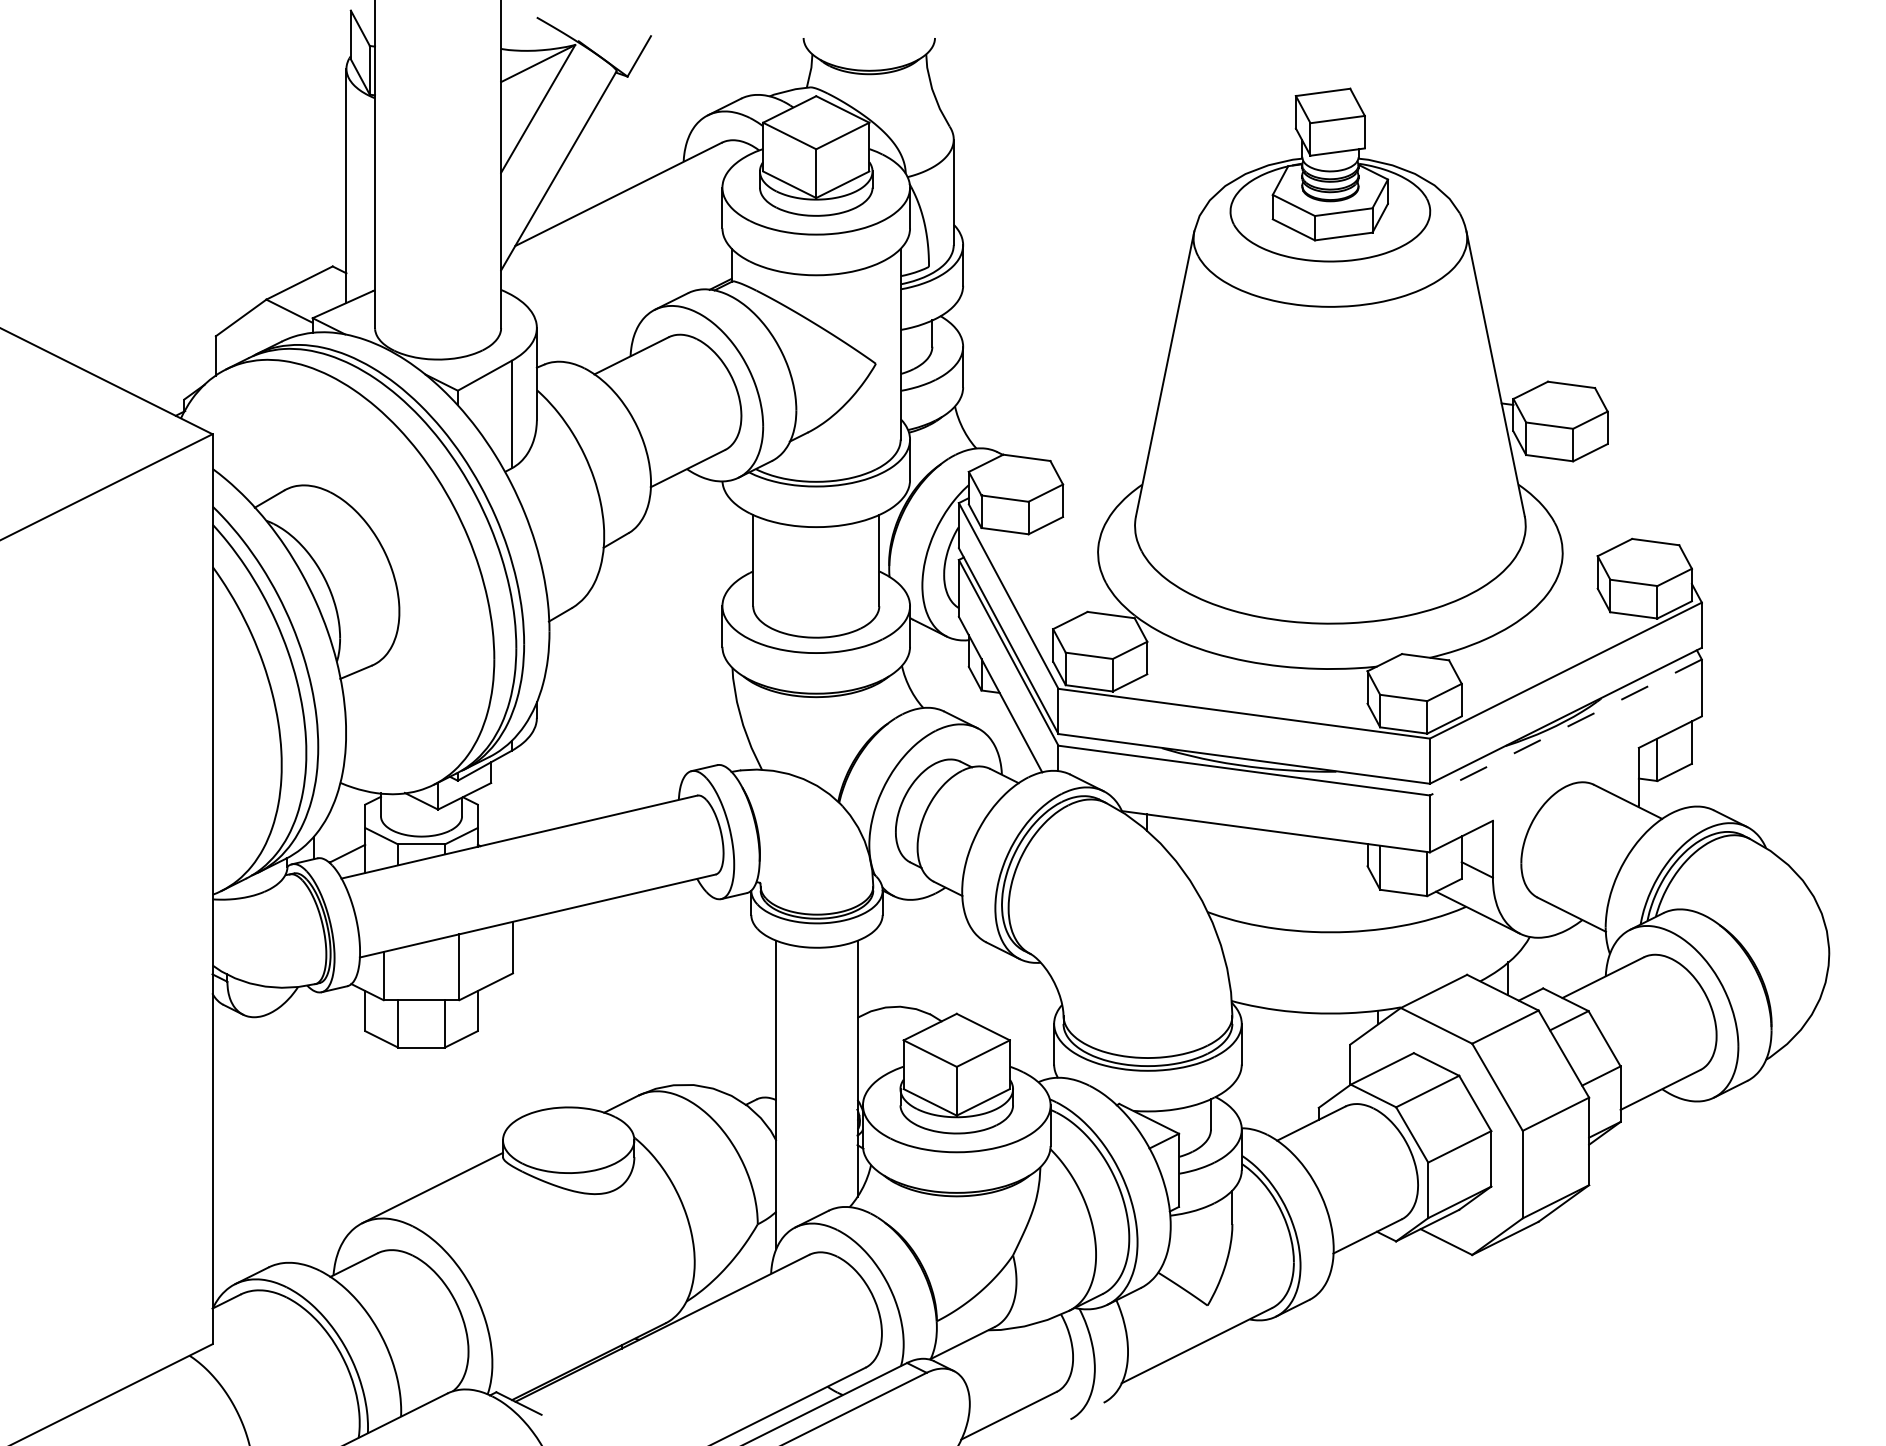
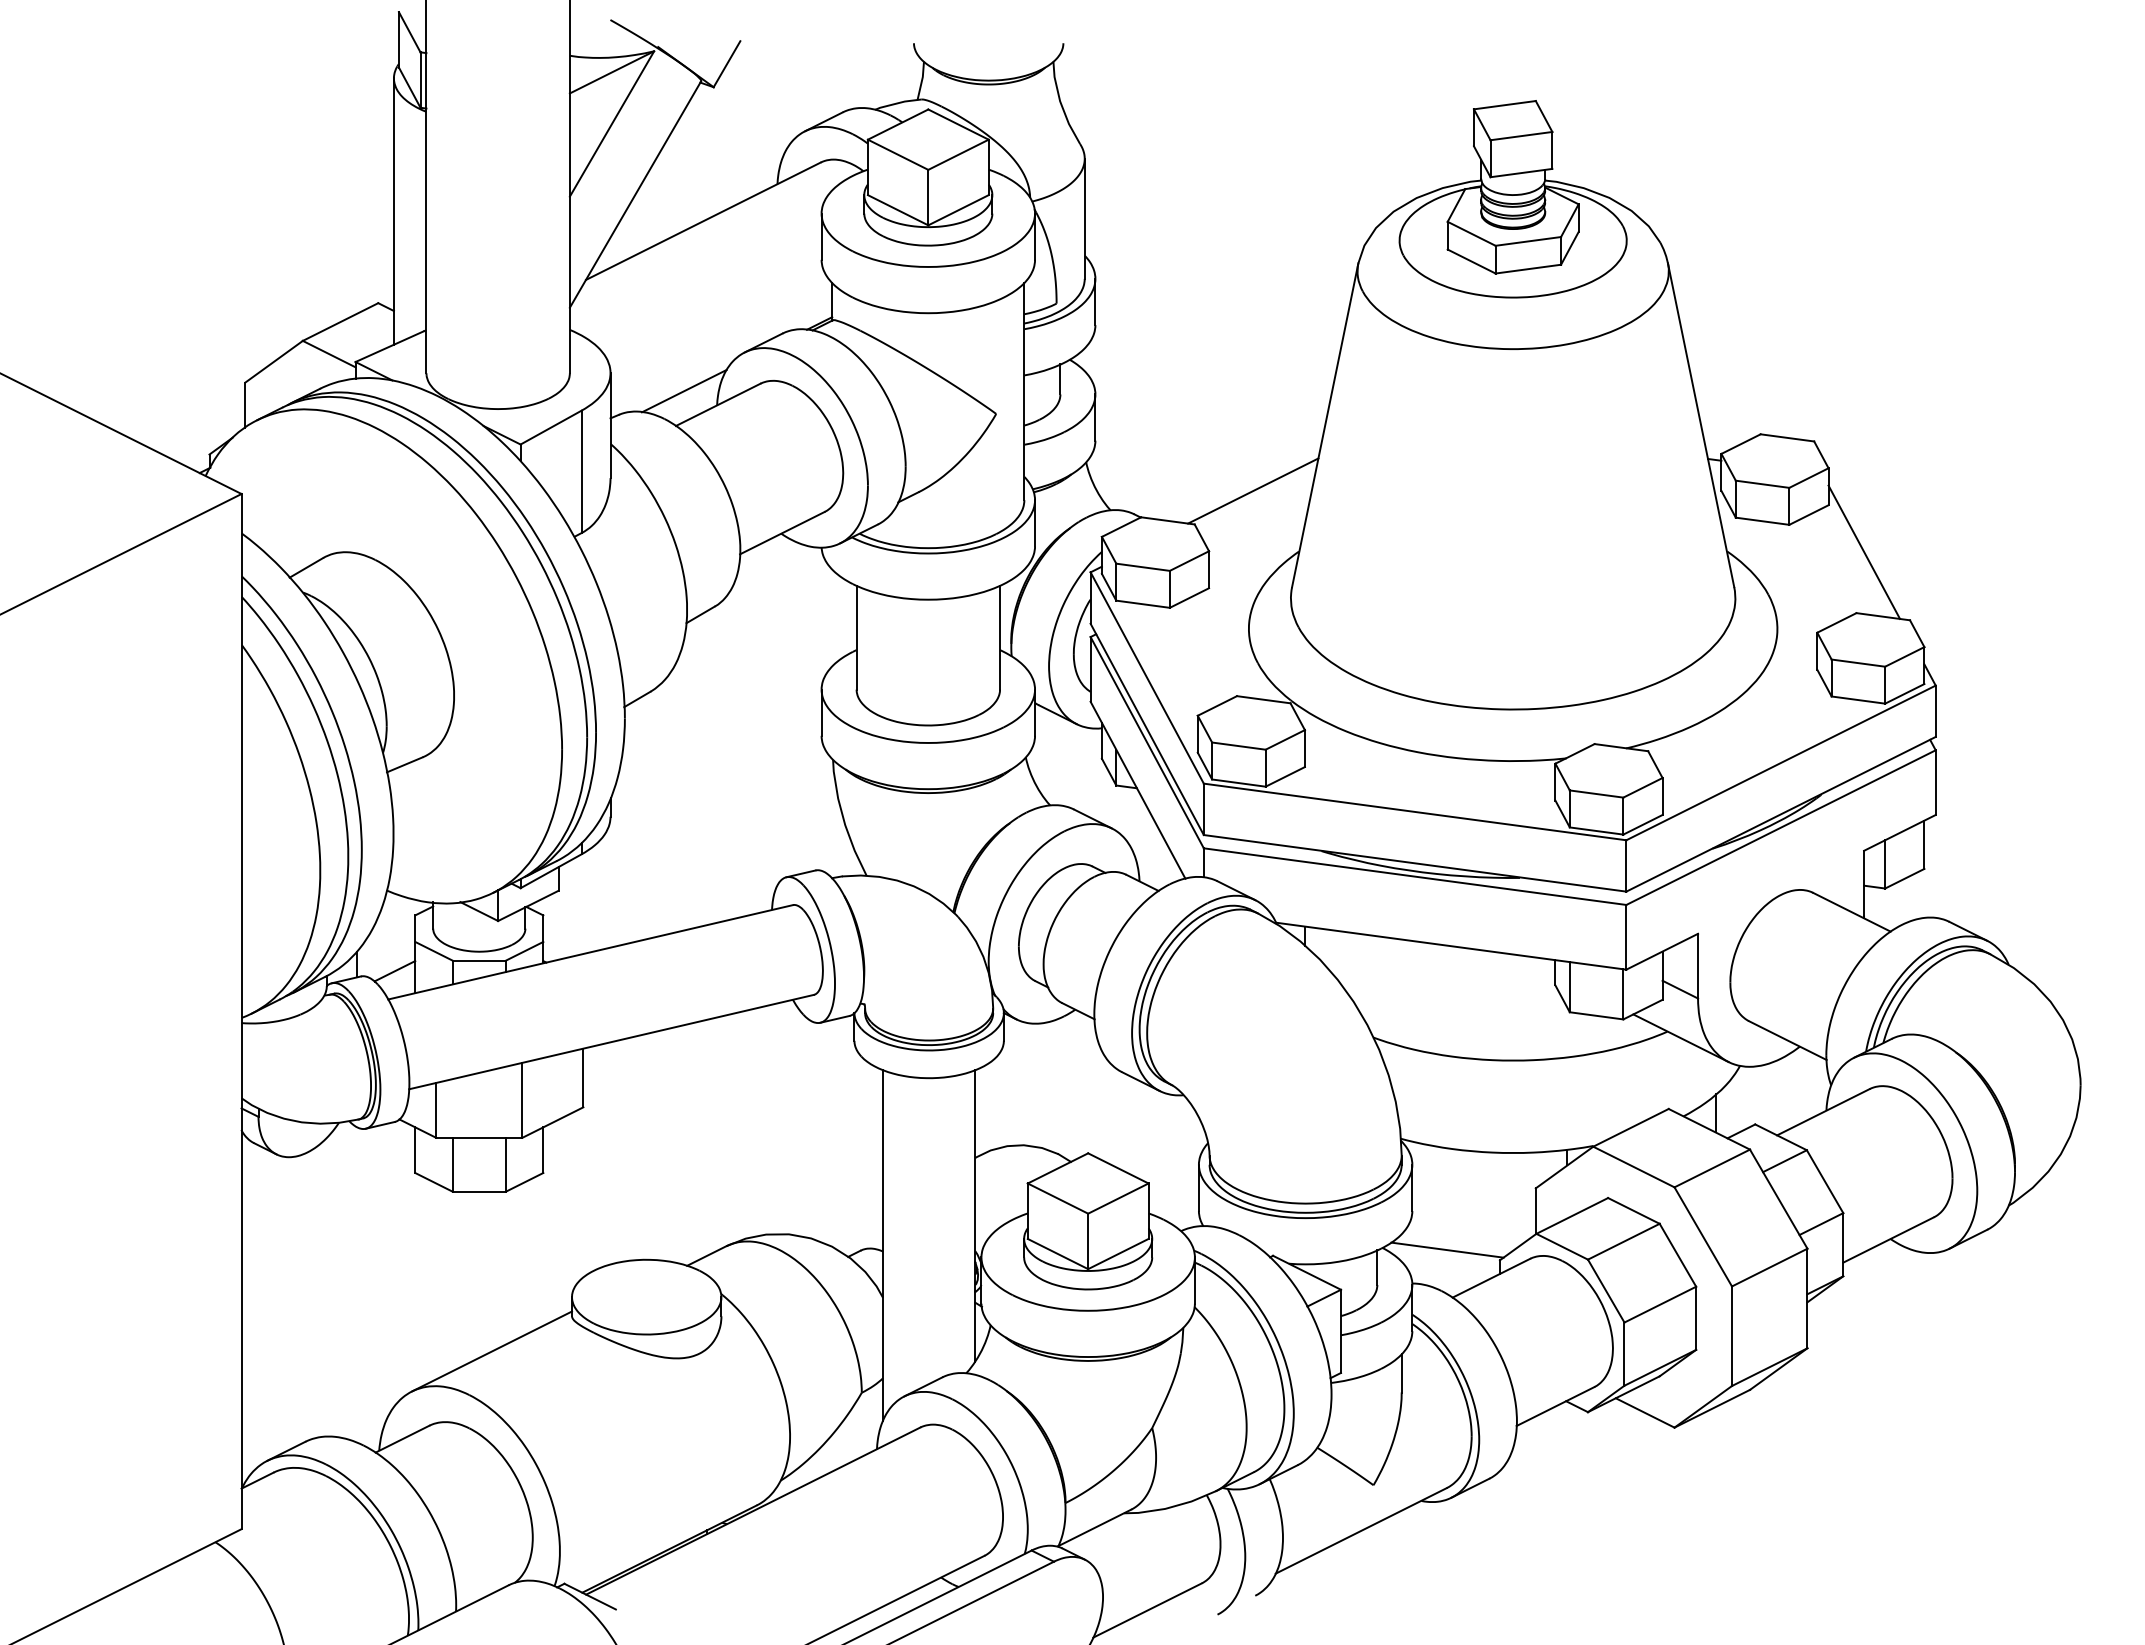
line: (601, 343) -> (684, 390), added
line: (1102, 431) -> (1253, 490), added
line: (1639, 484) -> (1864, 551), added
line: (1566, 727) -> (1781, 827), dashed -> solid
line: (1272, 1098) -> (1447, 1249), added

